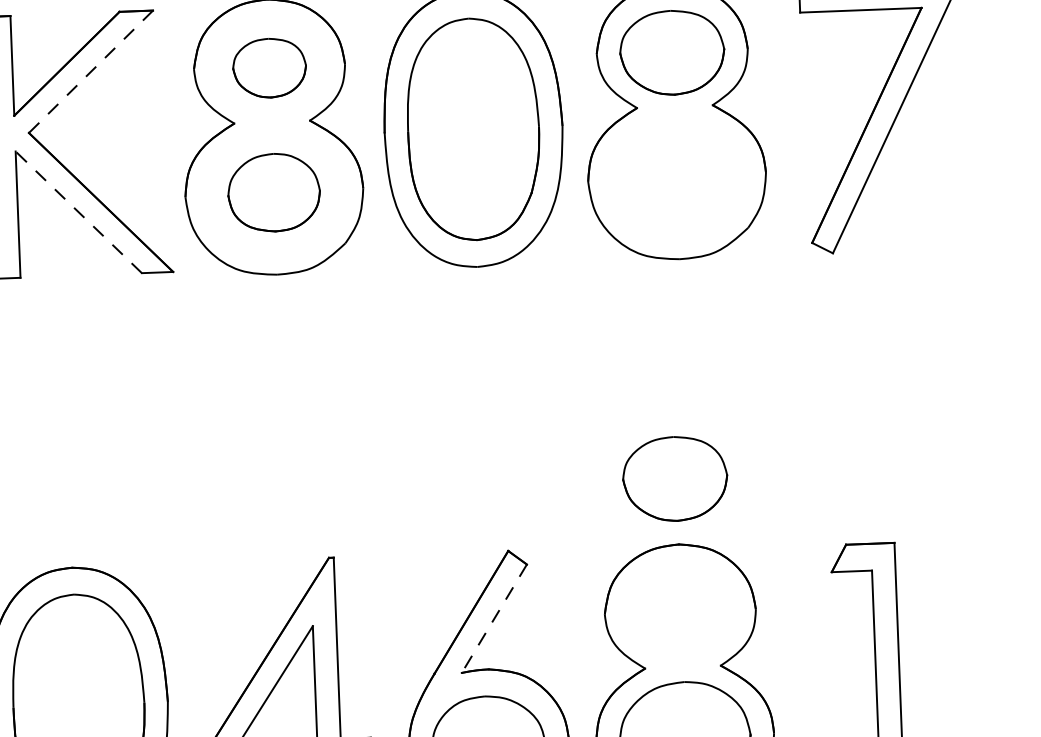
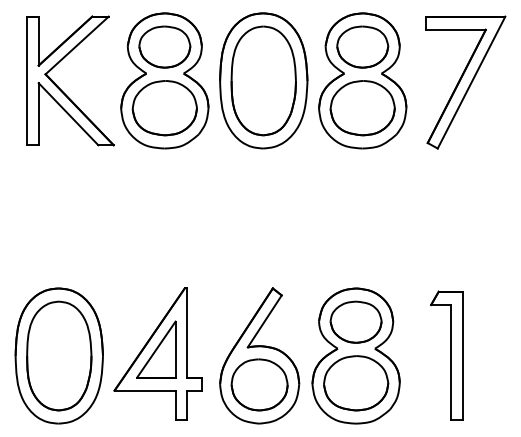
part: (268, 67) -> (164, 46), size x1.43
line: (91, 71) -> (77, 45), dashed -> solid
part: (676, 177) -> (362, 108), added
part: (273, 193) -> (164, 108), size x1.43
line: (78, 210) -> (68, 113), dashed -> solid
part: (673, 477) -> (355, 321), moved
line: (493, 618) -> (264, 321), dashed -> solid

